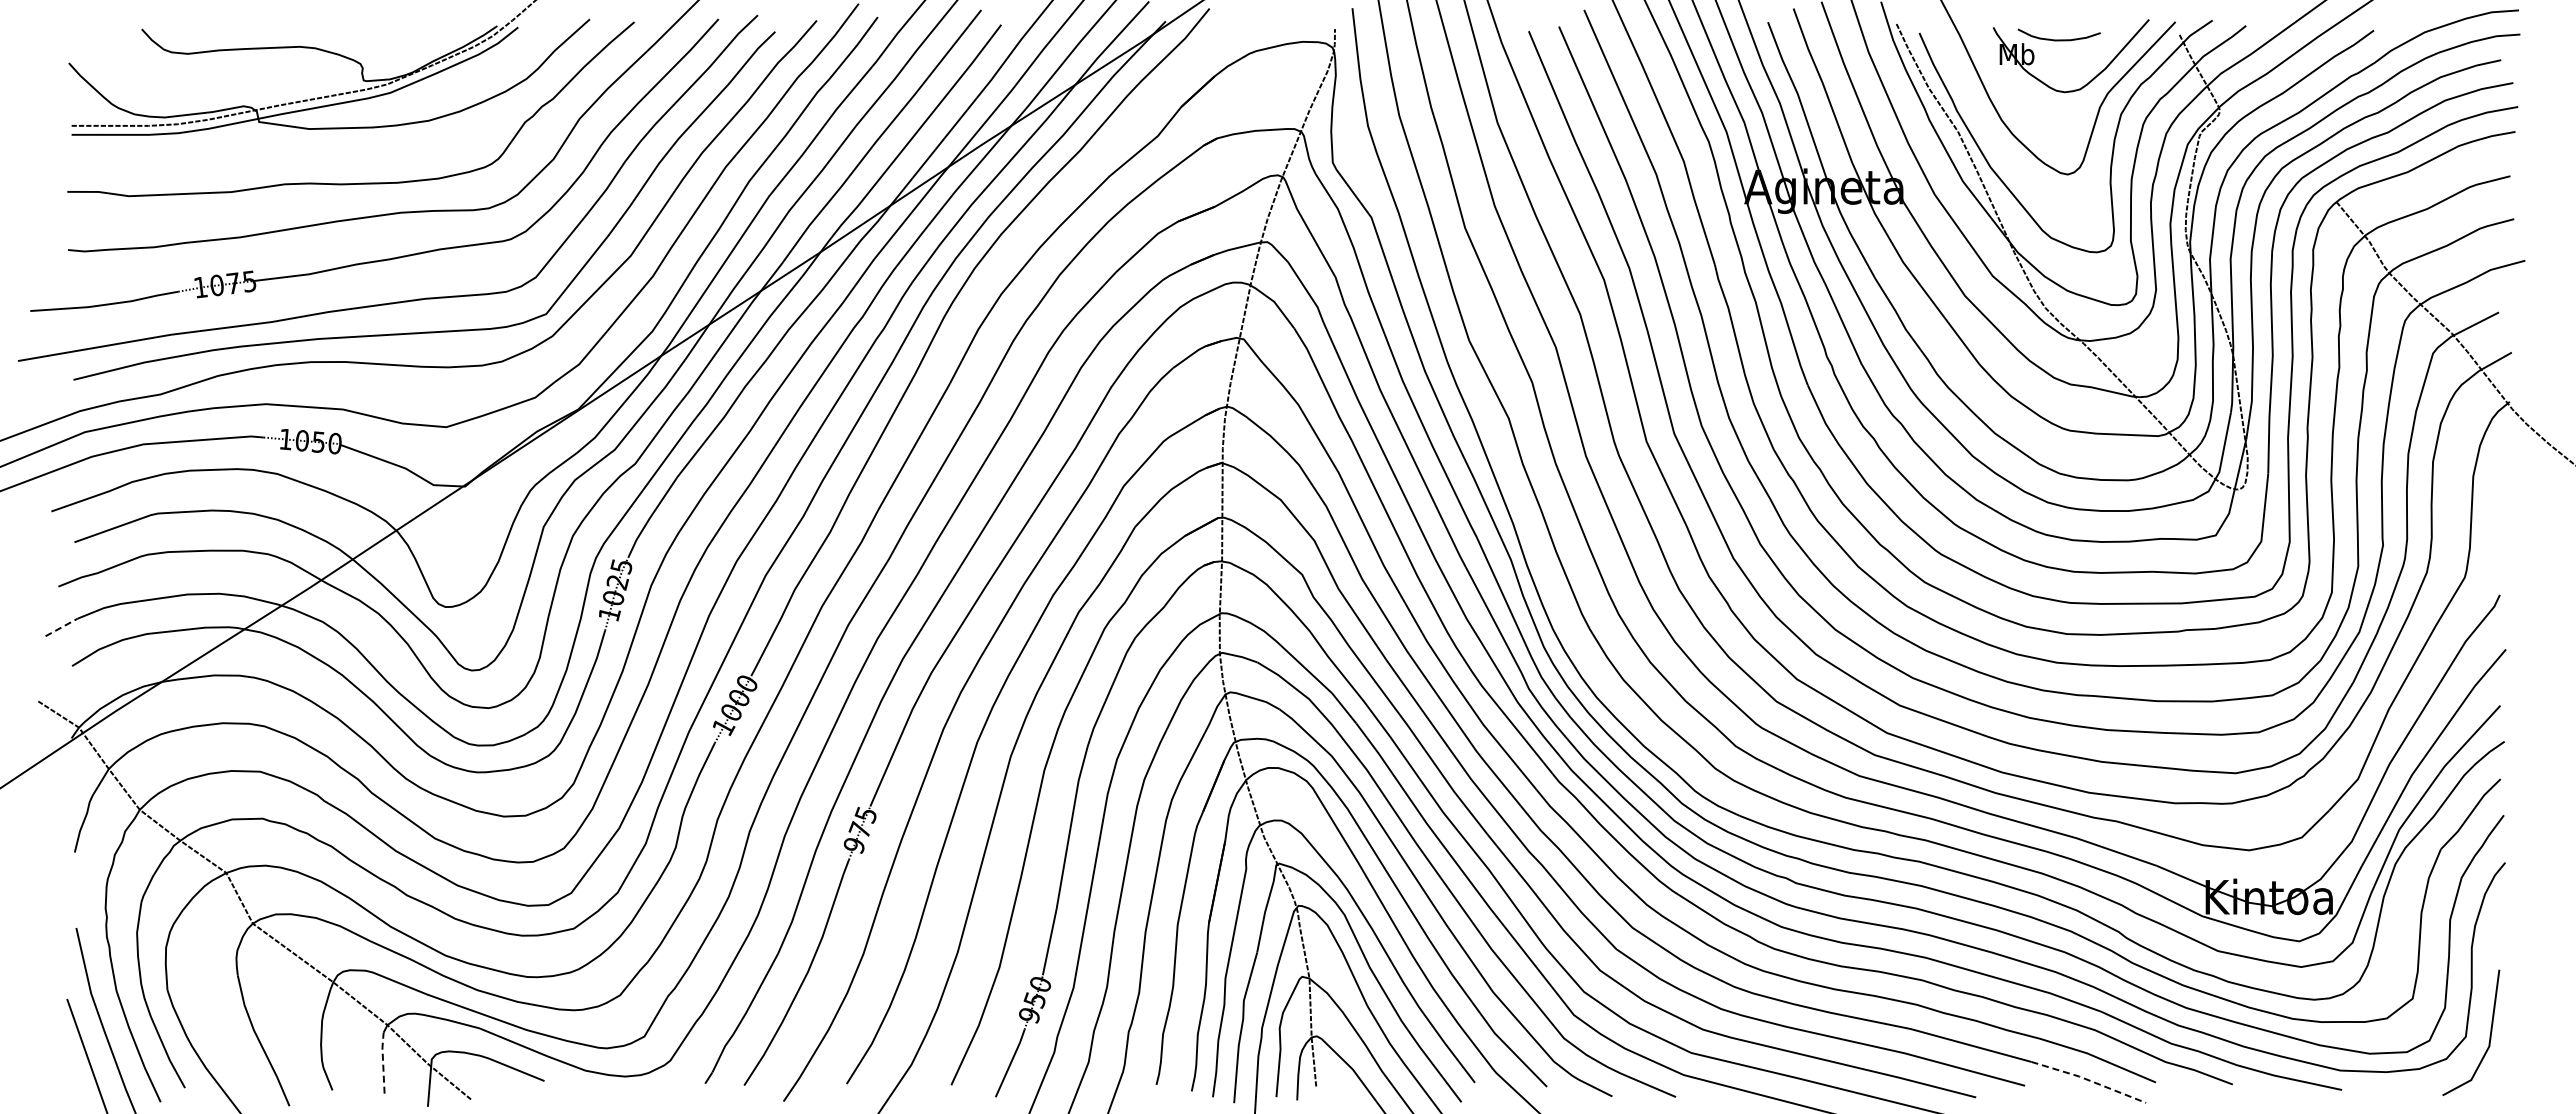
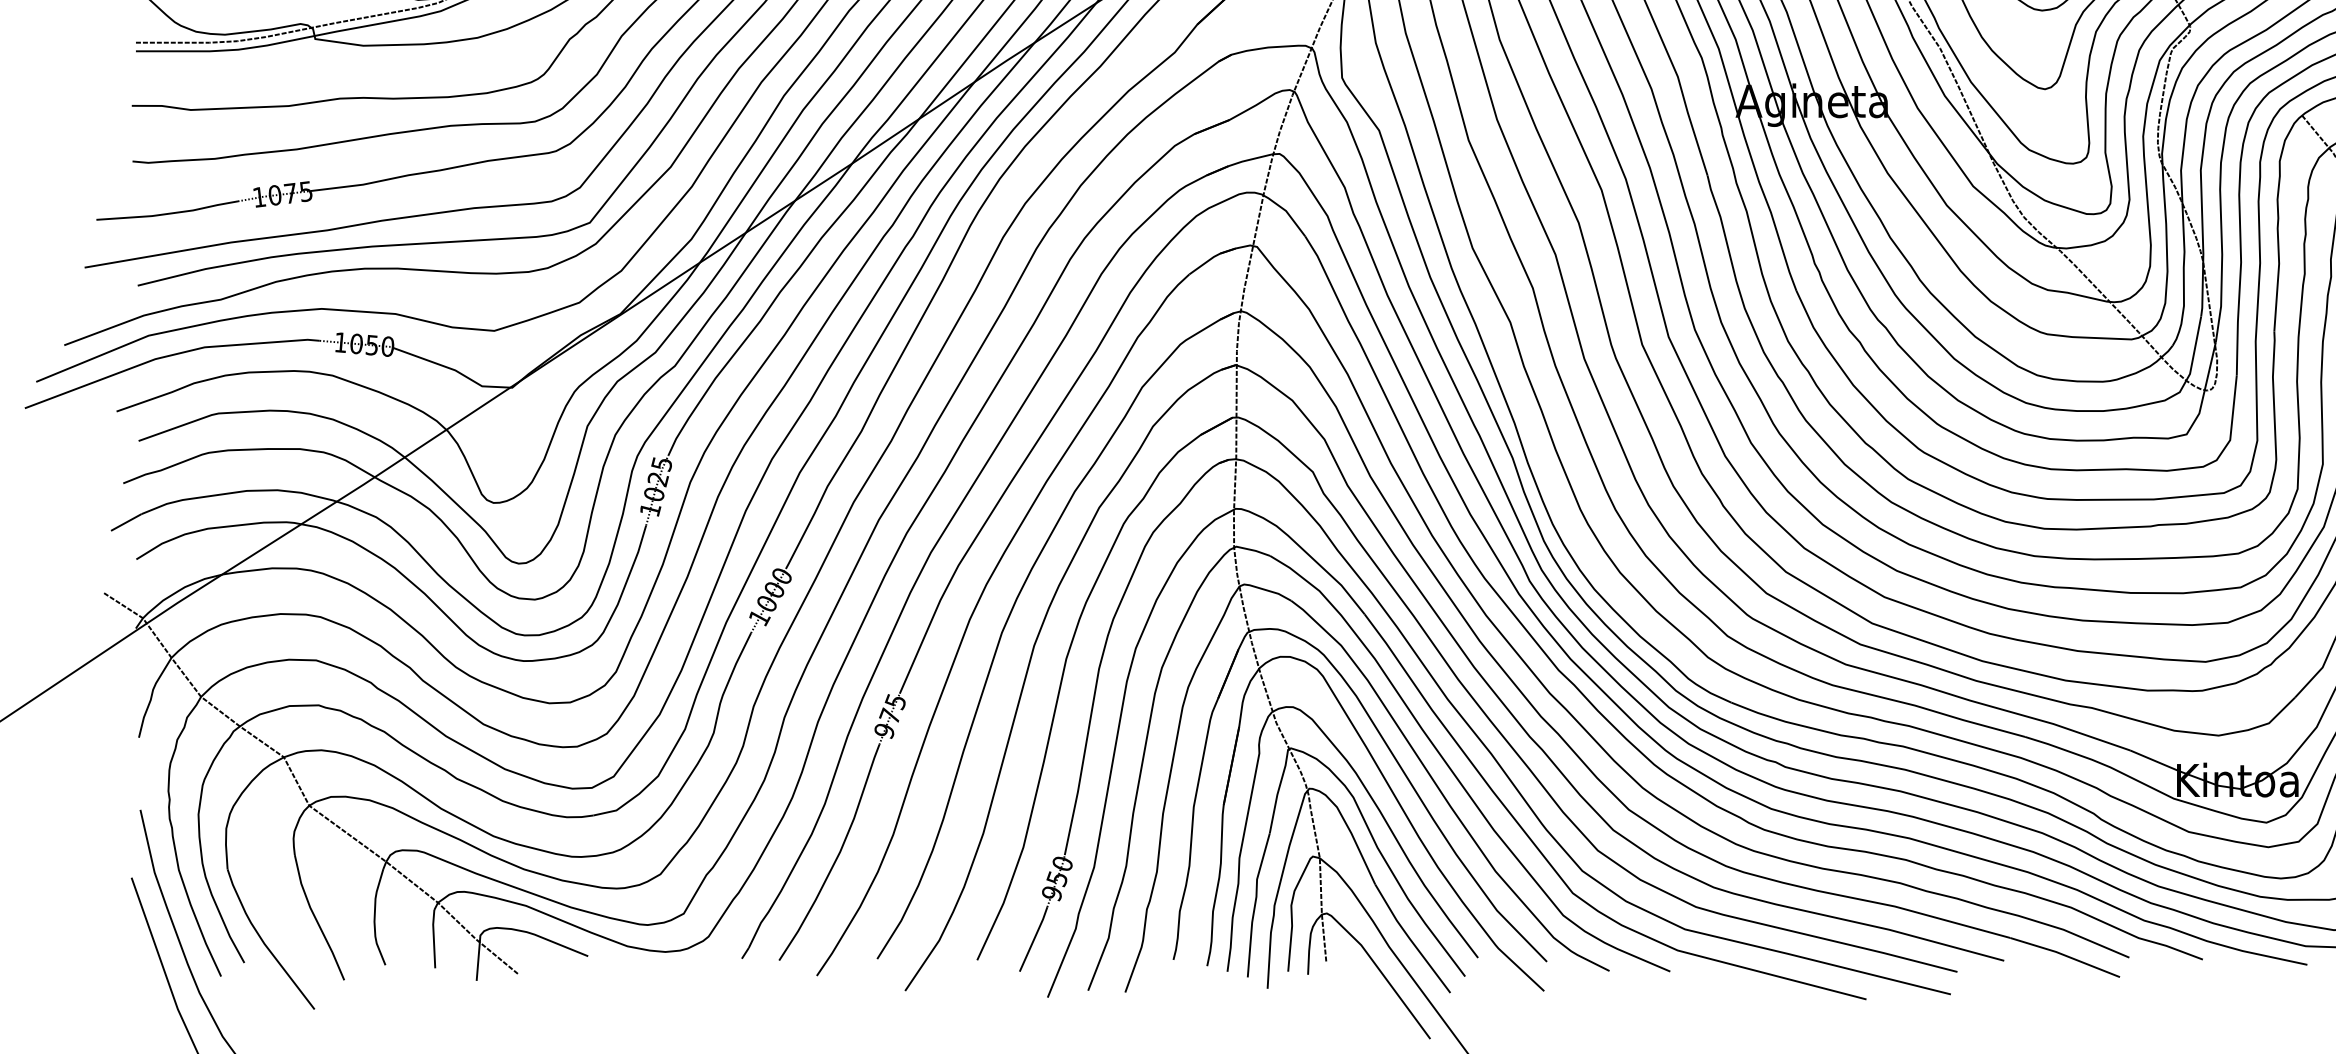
line: (62, 627) -> (127, 522), dashed -> solid
line: (383, 1061) -> (434, 937), dashed -> solid
line: (2088, 1080) -> (2064, 955), dashed -> solid

